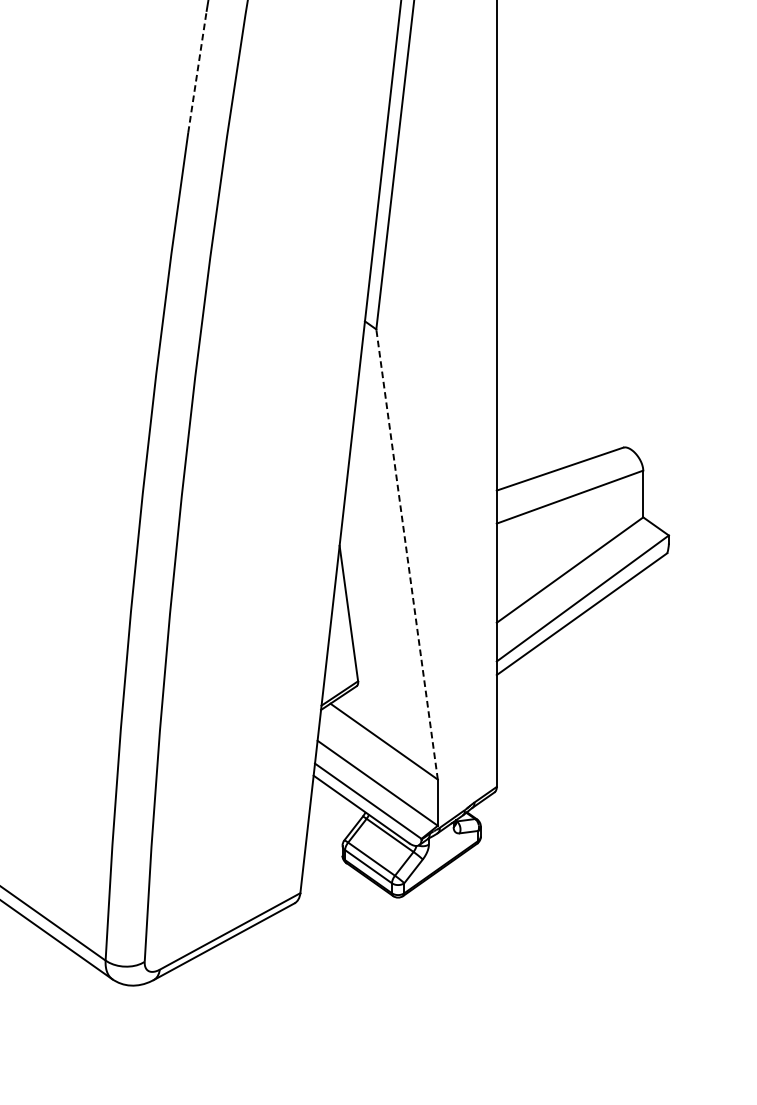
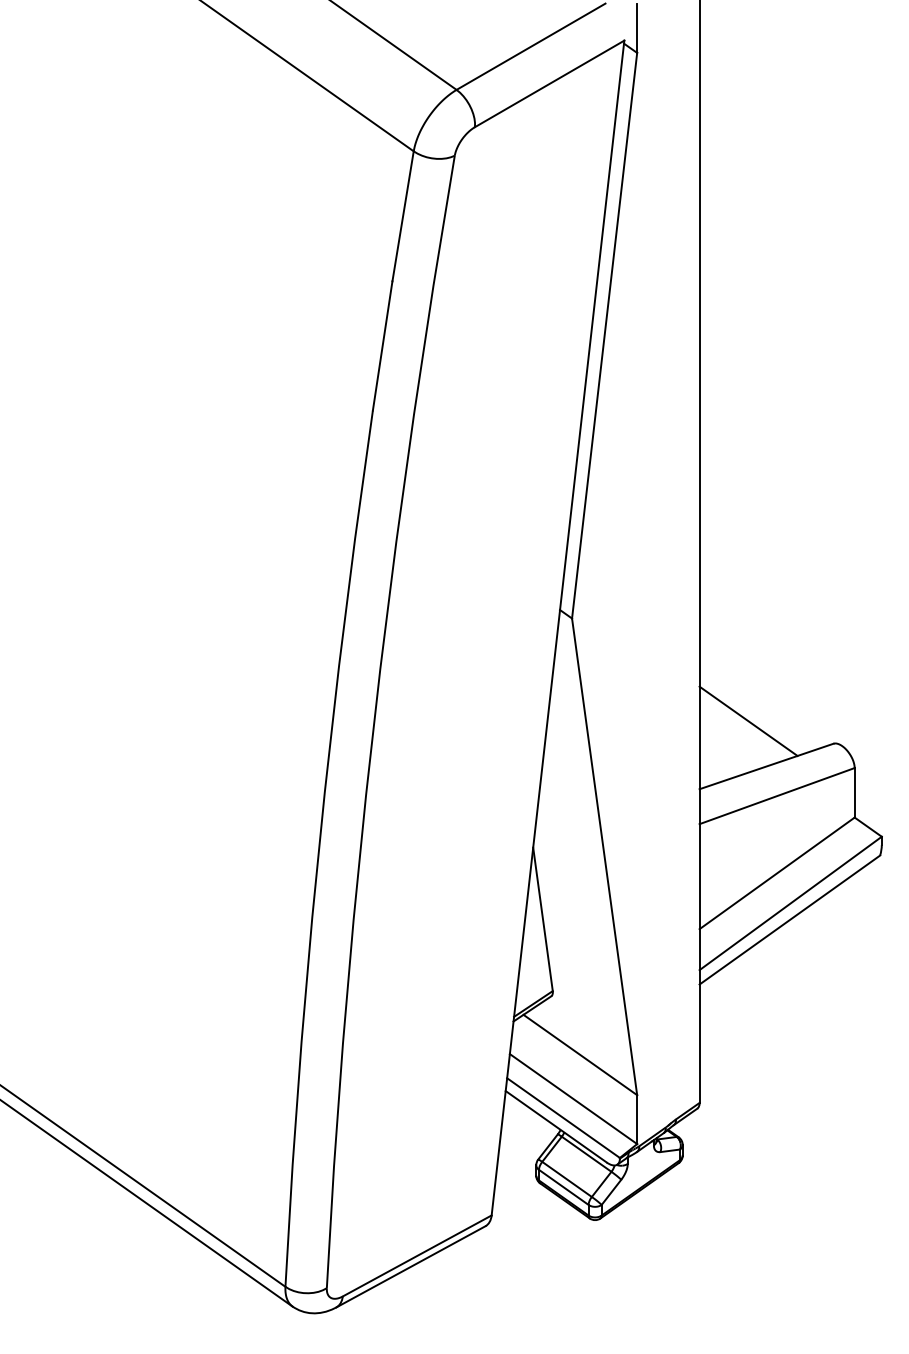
line: (197, 71) -> (382, 345), dashed -> solid
line: (542, 425) -> (748, 720), added
line: (406, 554) -> (604, 856), dashed -> solid

